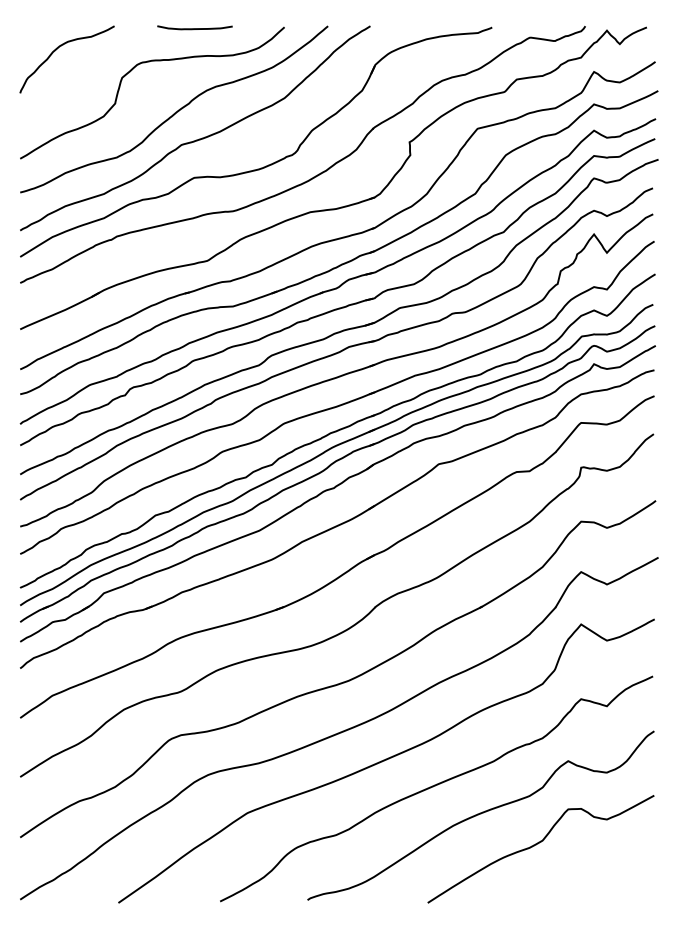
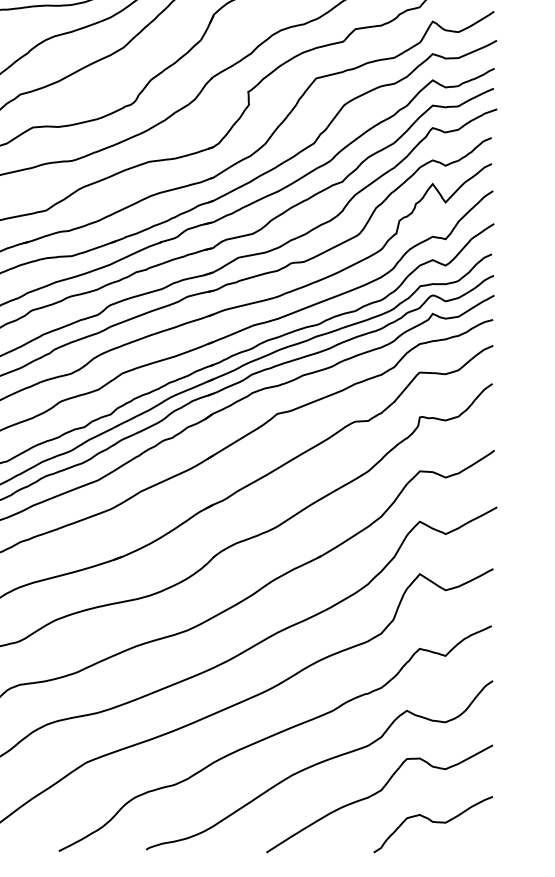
curve: (594, 873) -> (433, 823), added

